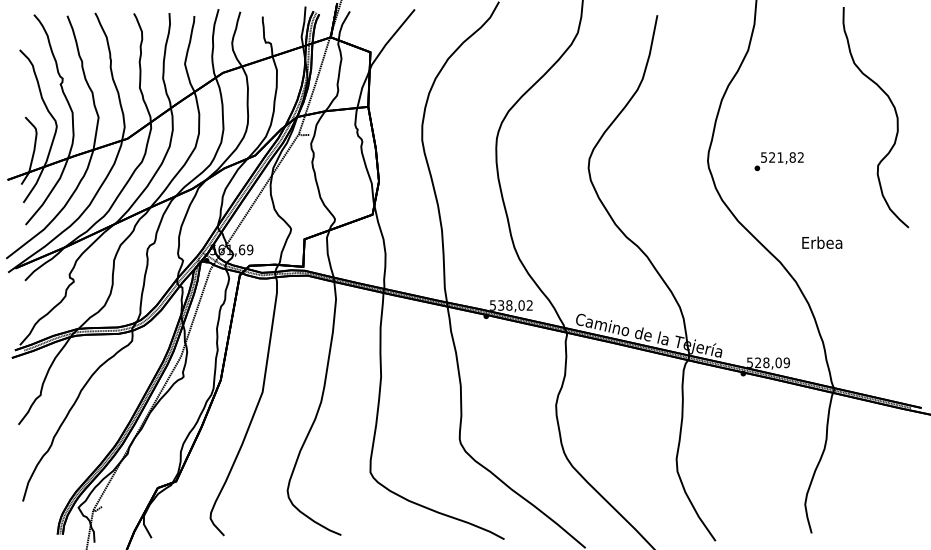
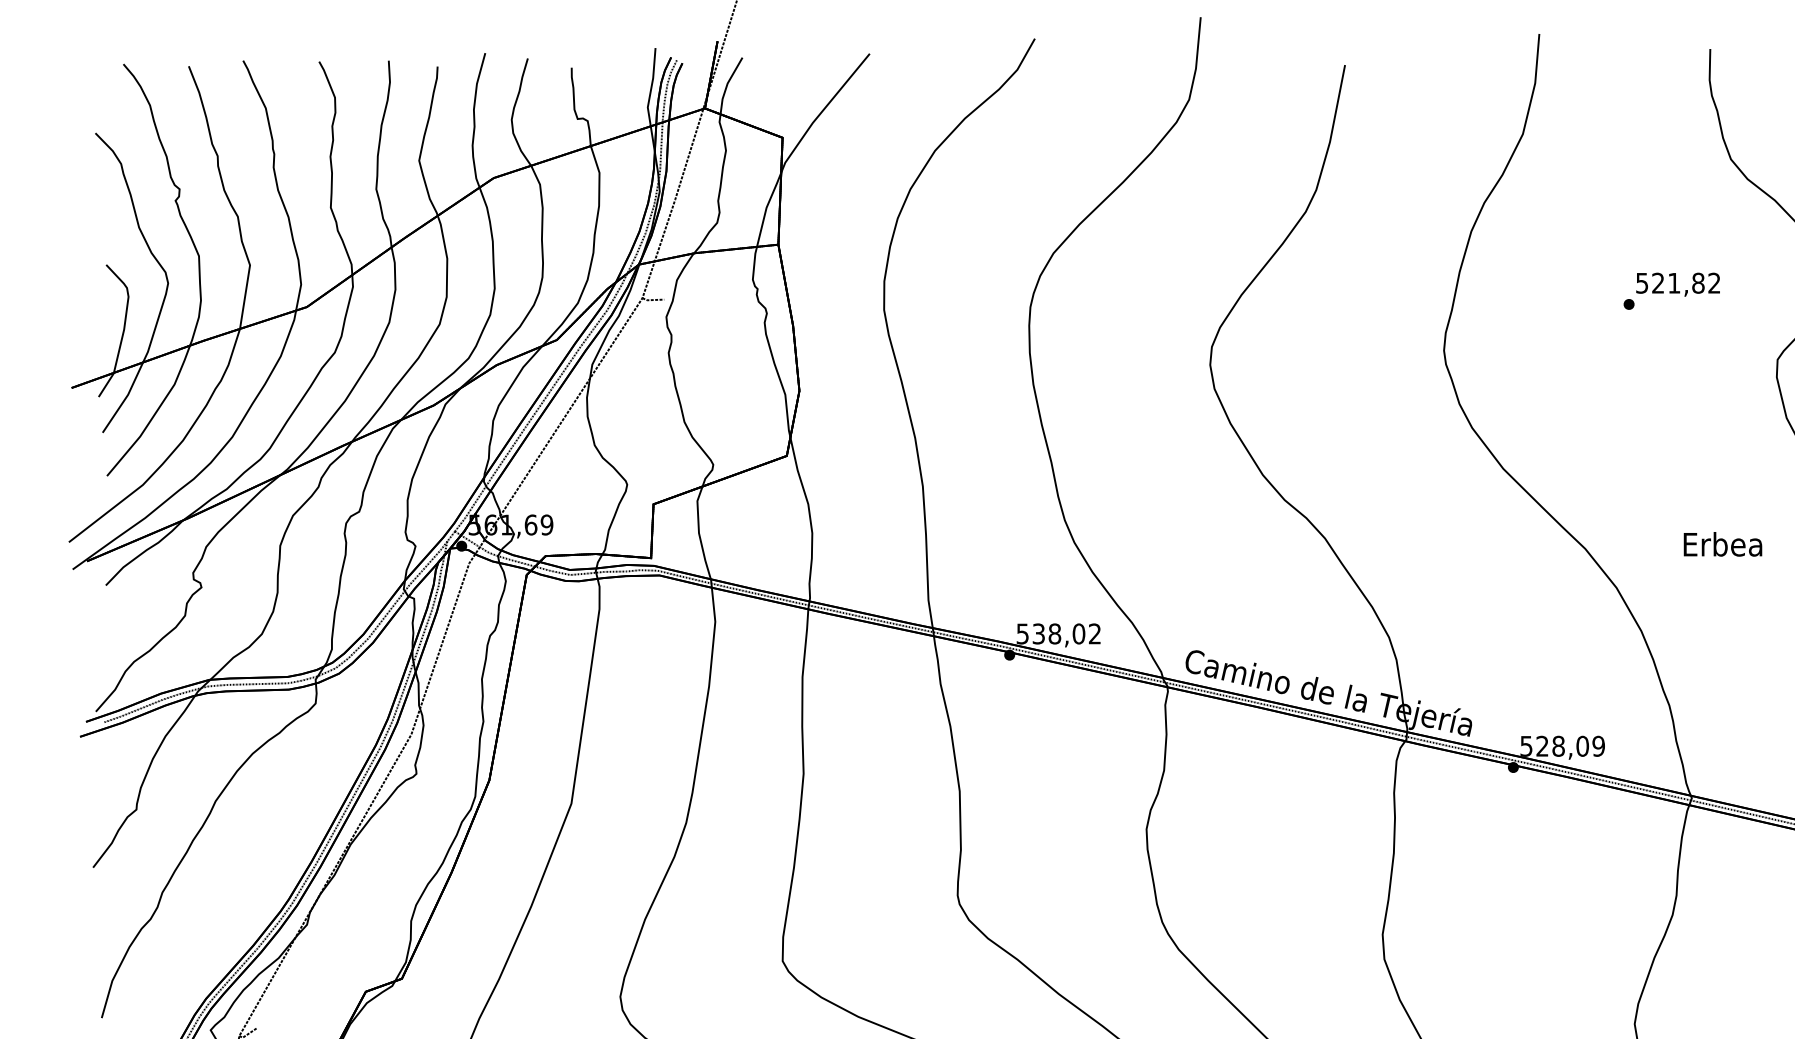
text: (778, 161) -> (1670, 290), moved
text: (822, 242) -> (1723, 543), moved

